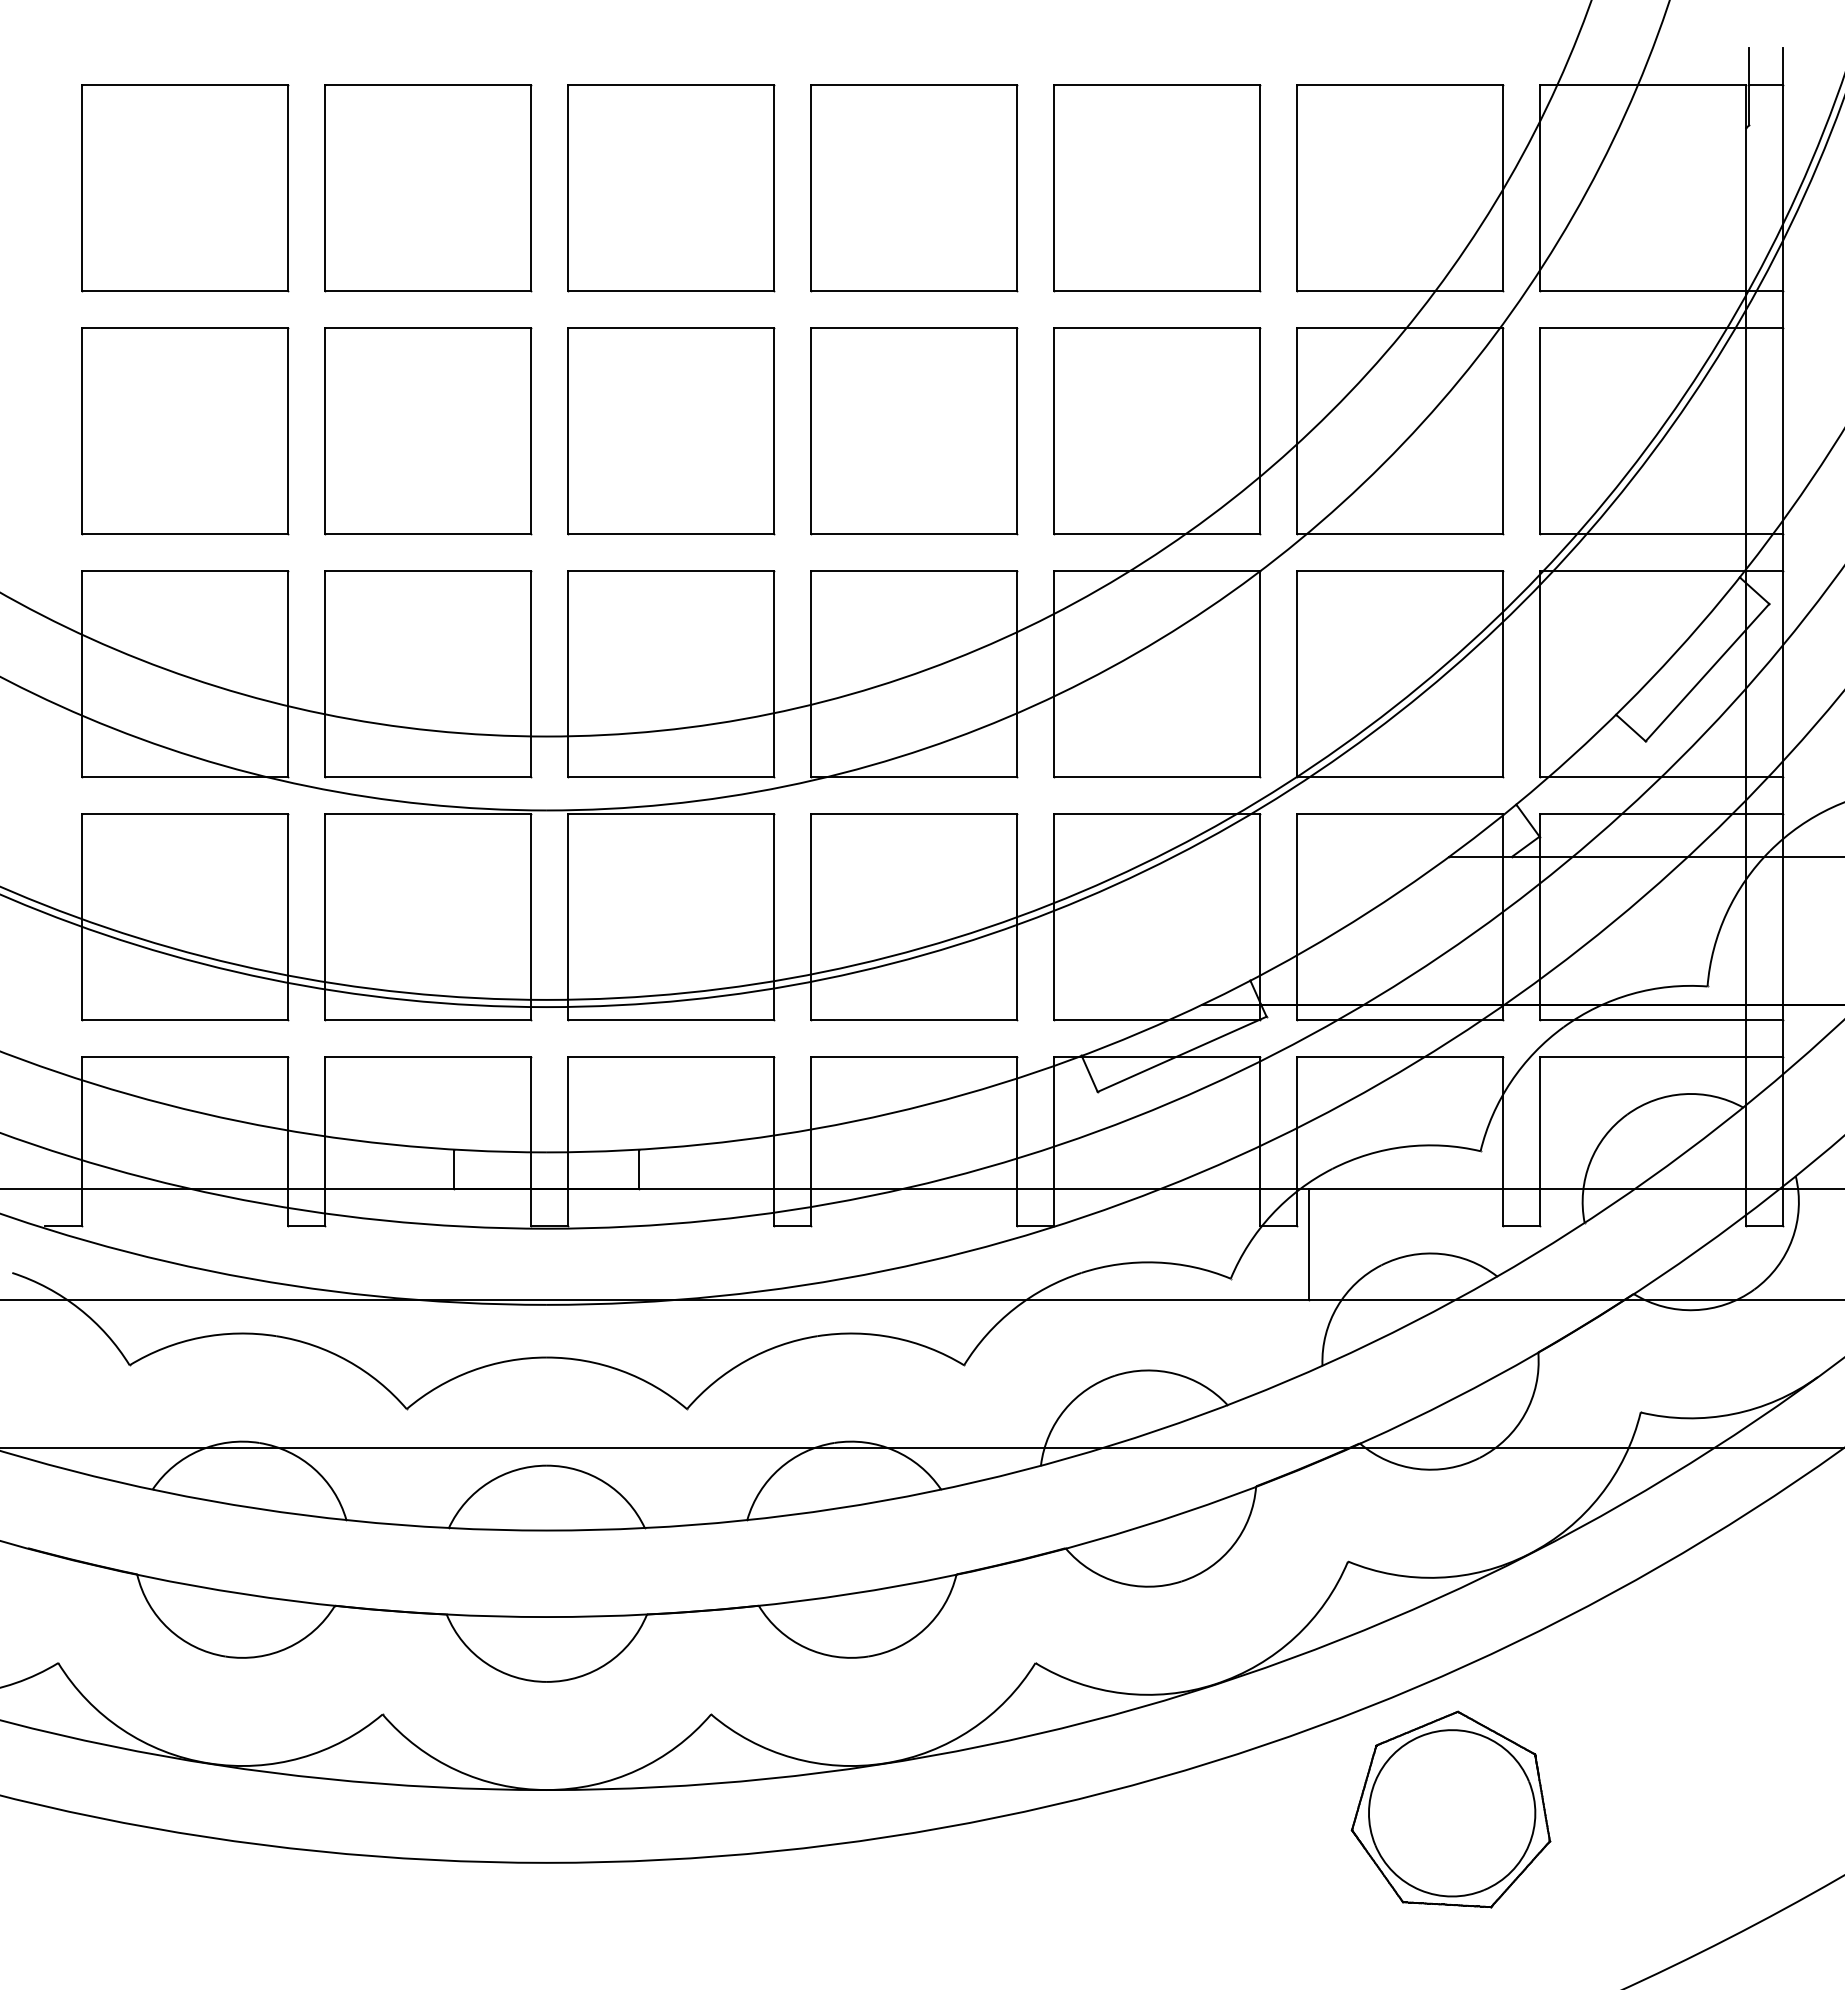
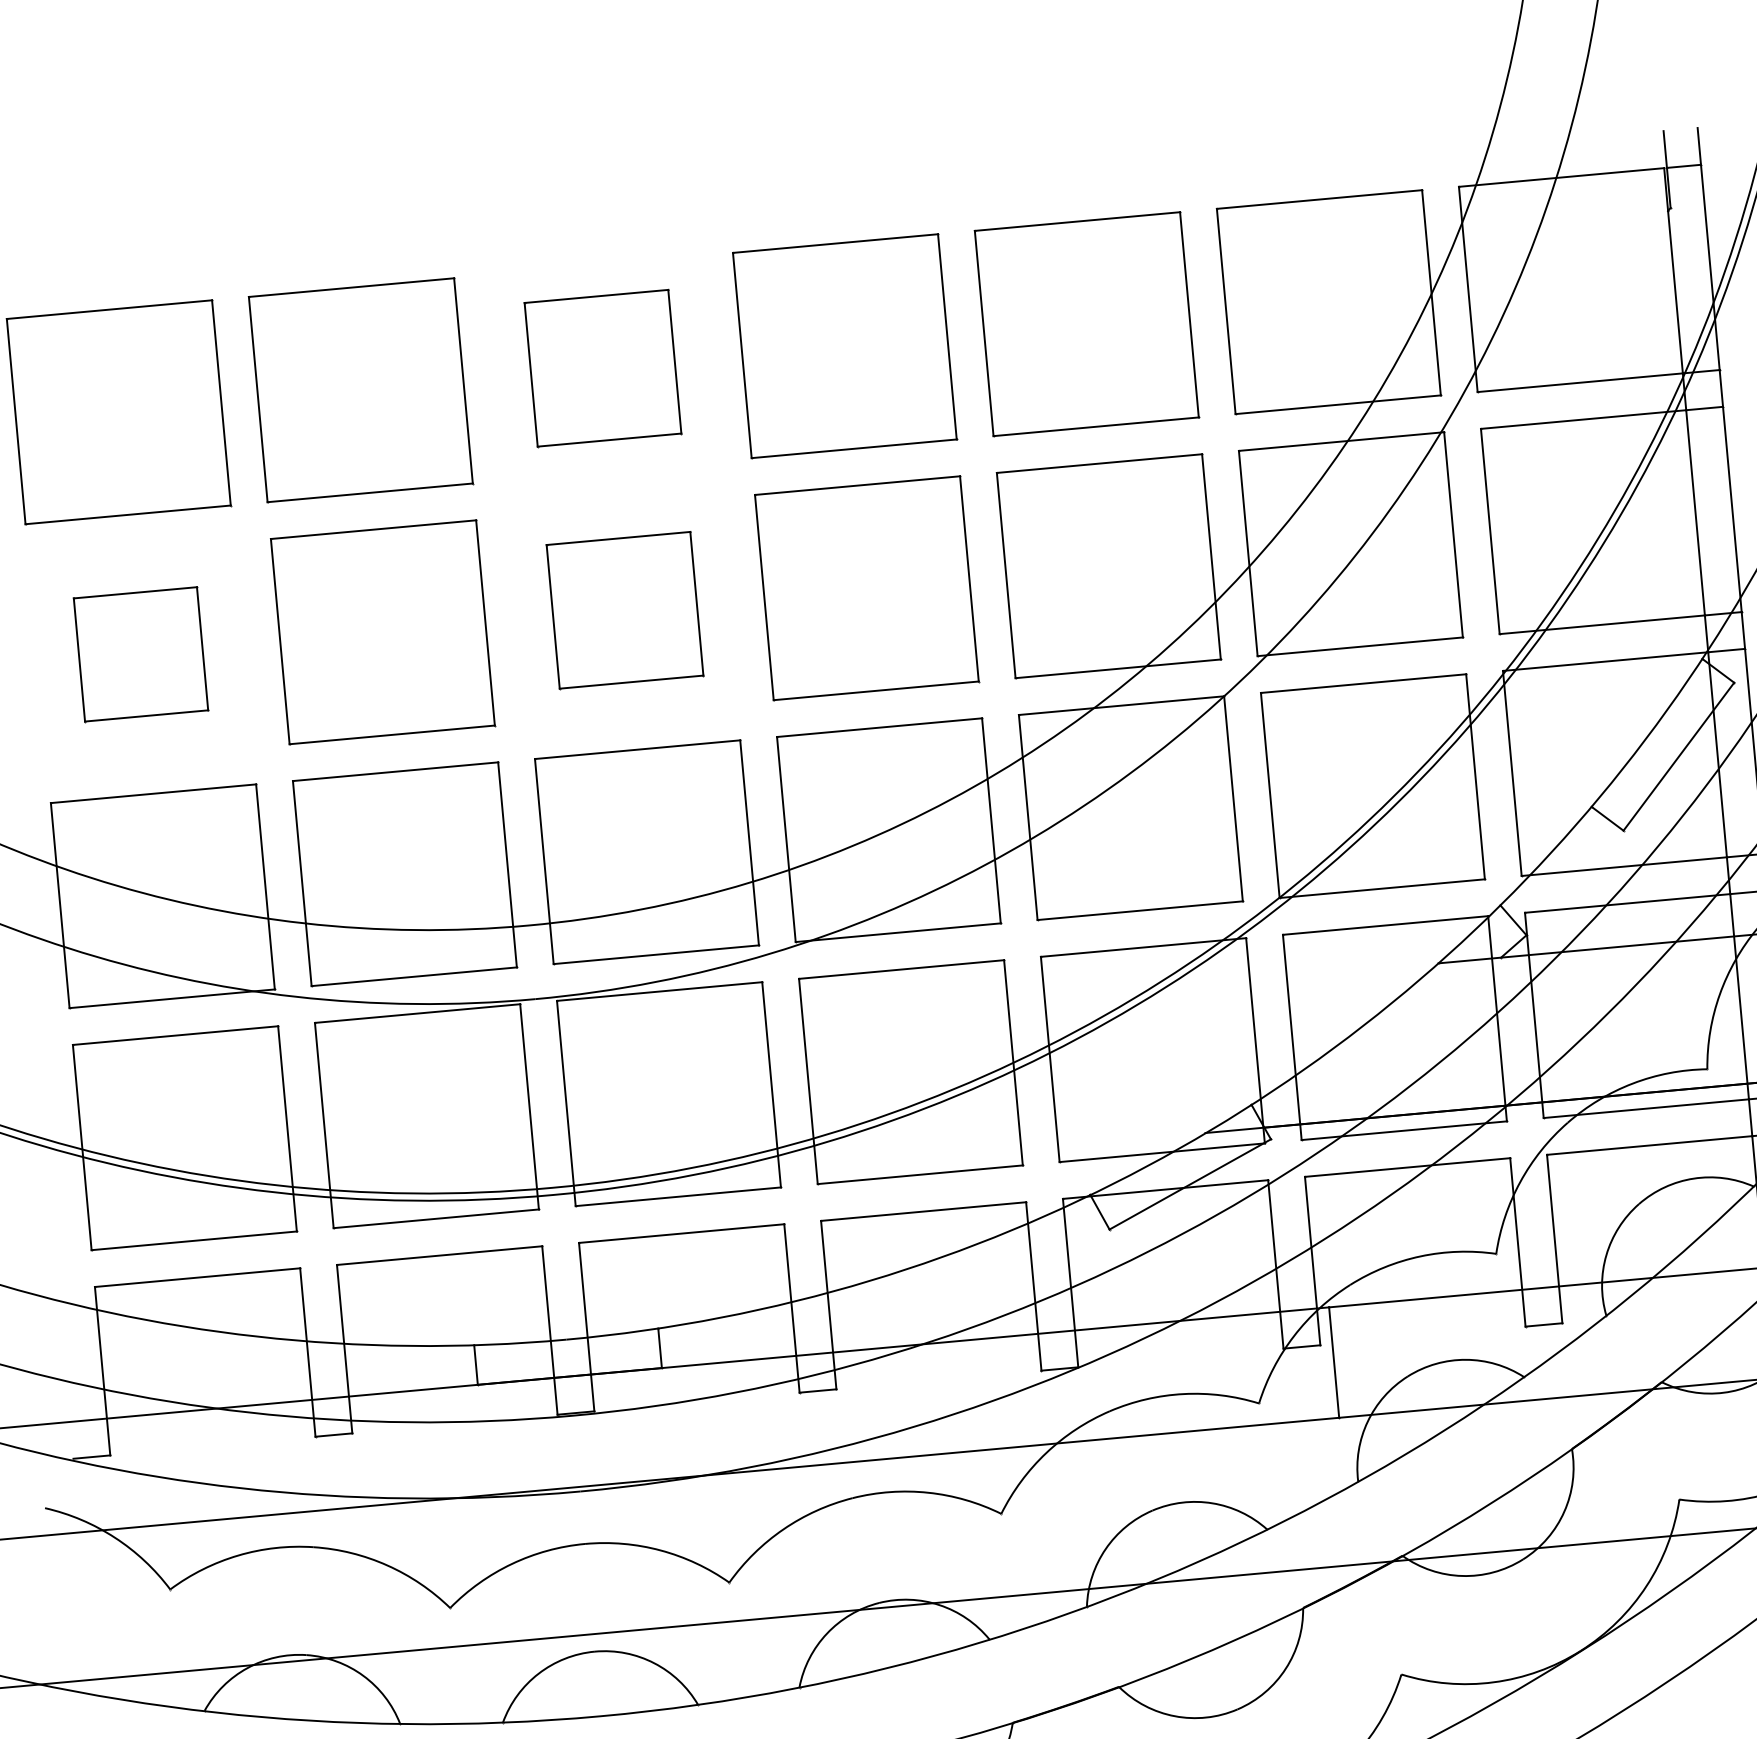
part: (671, 188) -> (603, 368), size x0.7
part: (185, 431) -> (141, 654), size x0.6
part: (671, 431) -> (625, 610), size x0.7

